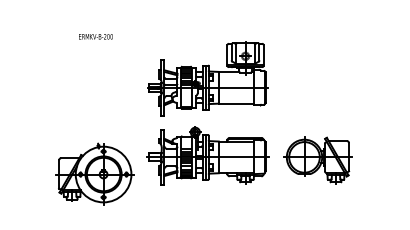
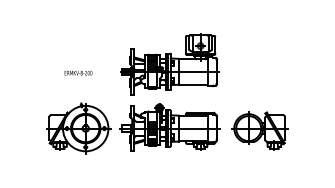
text: (95, 37) -> (78, 73), moved
part: (94, 174) -> (78, 128), moved

